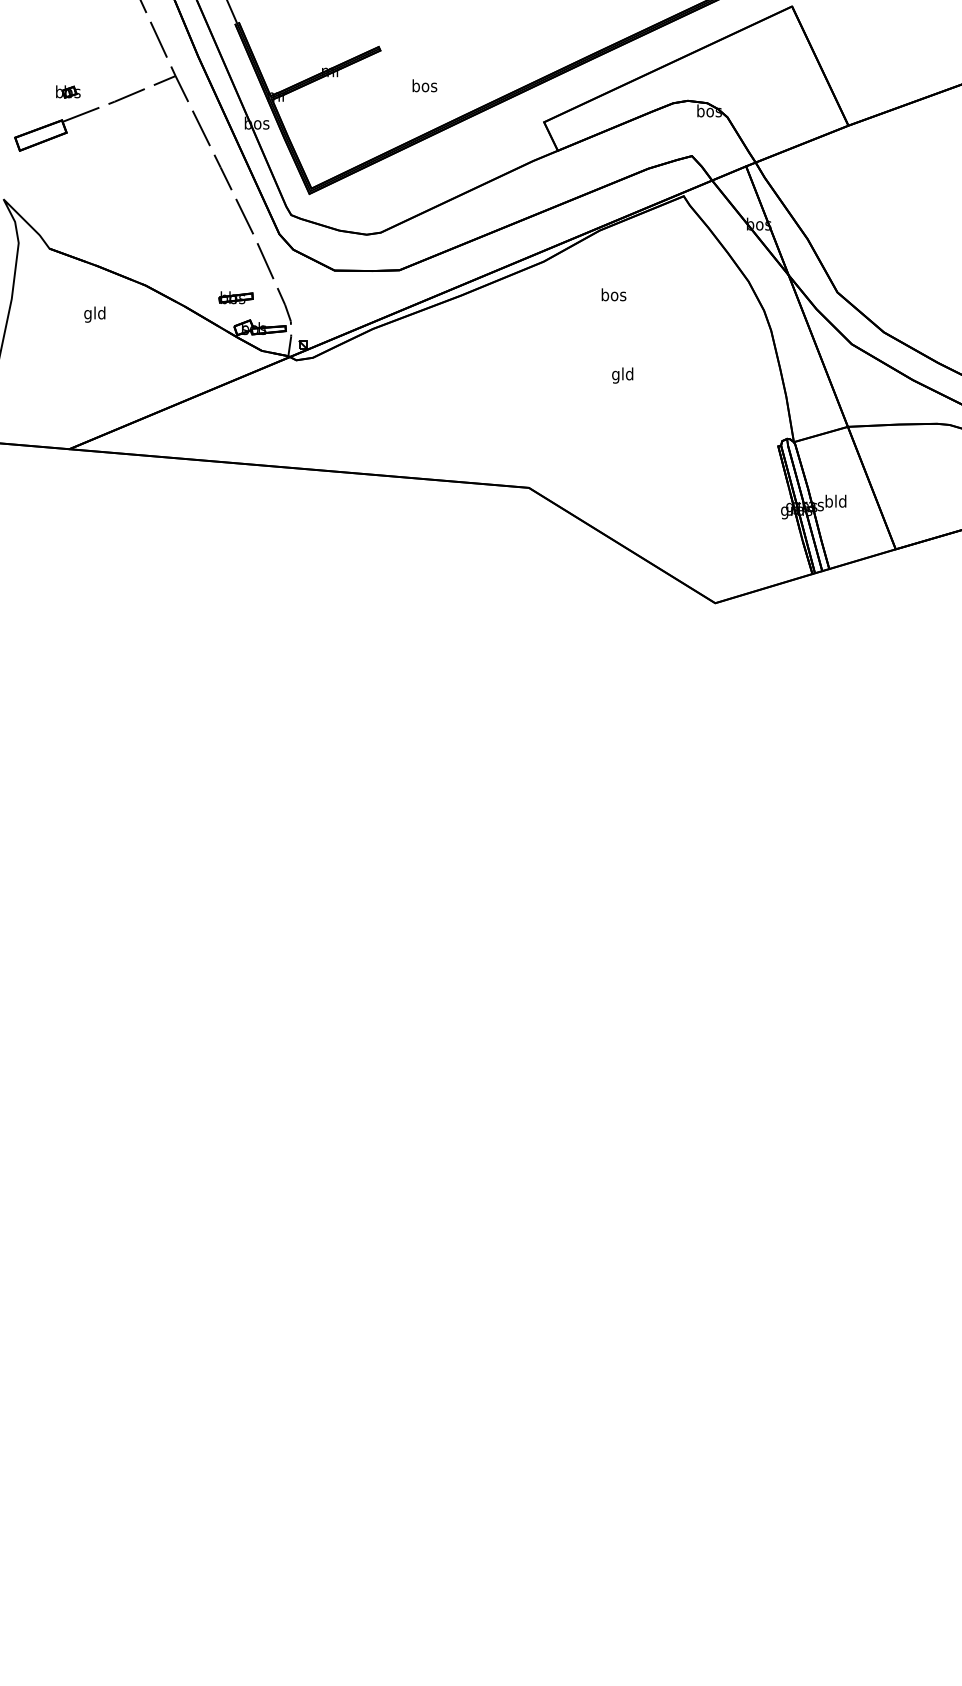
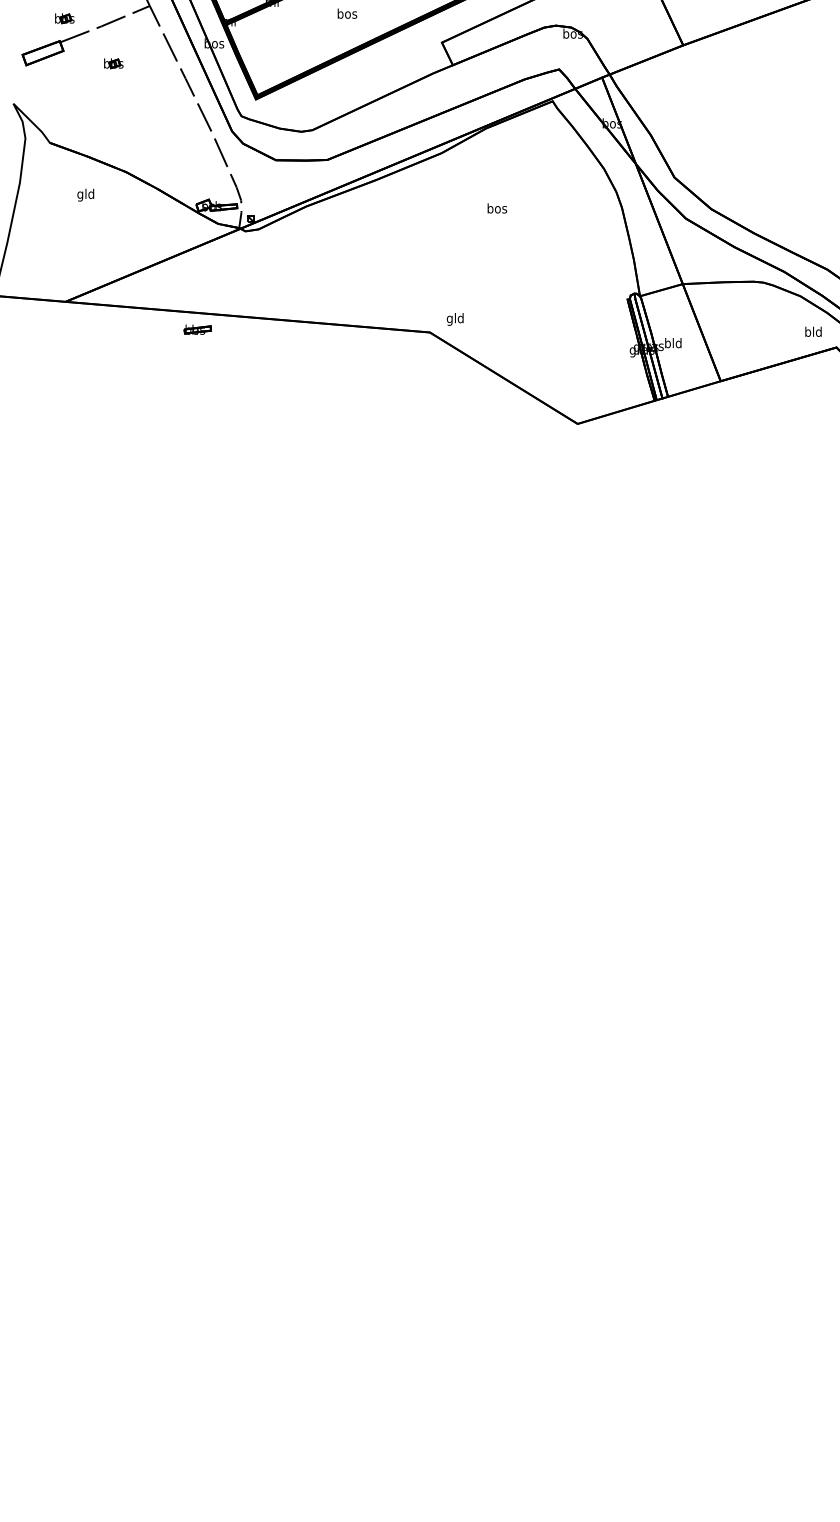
part: (129, 148) -> (113, 63), added
text: (614, 294) -> (497, 208), moved
part: (235, 297) -> (197, 329), moved
text: (621, 375) -> (454, 319), moved

